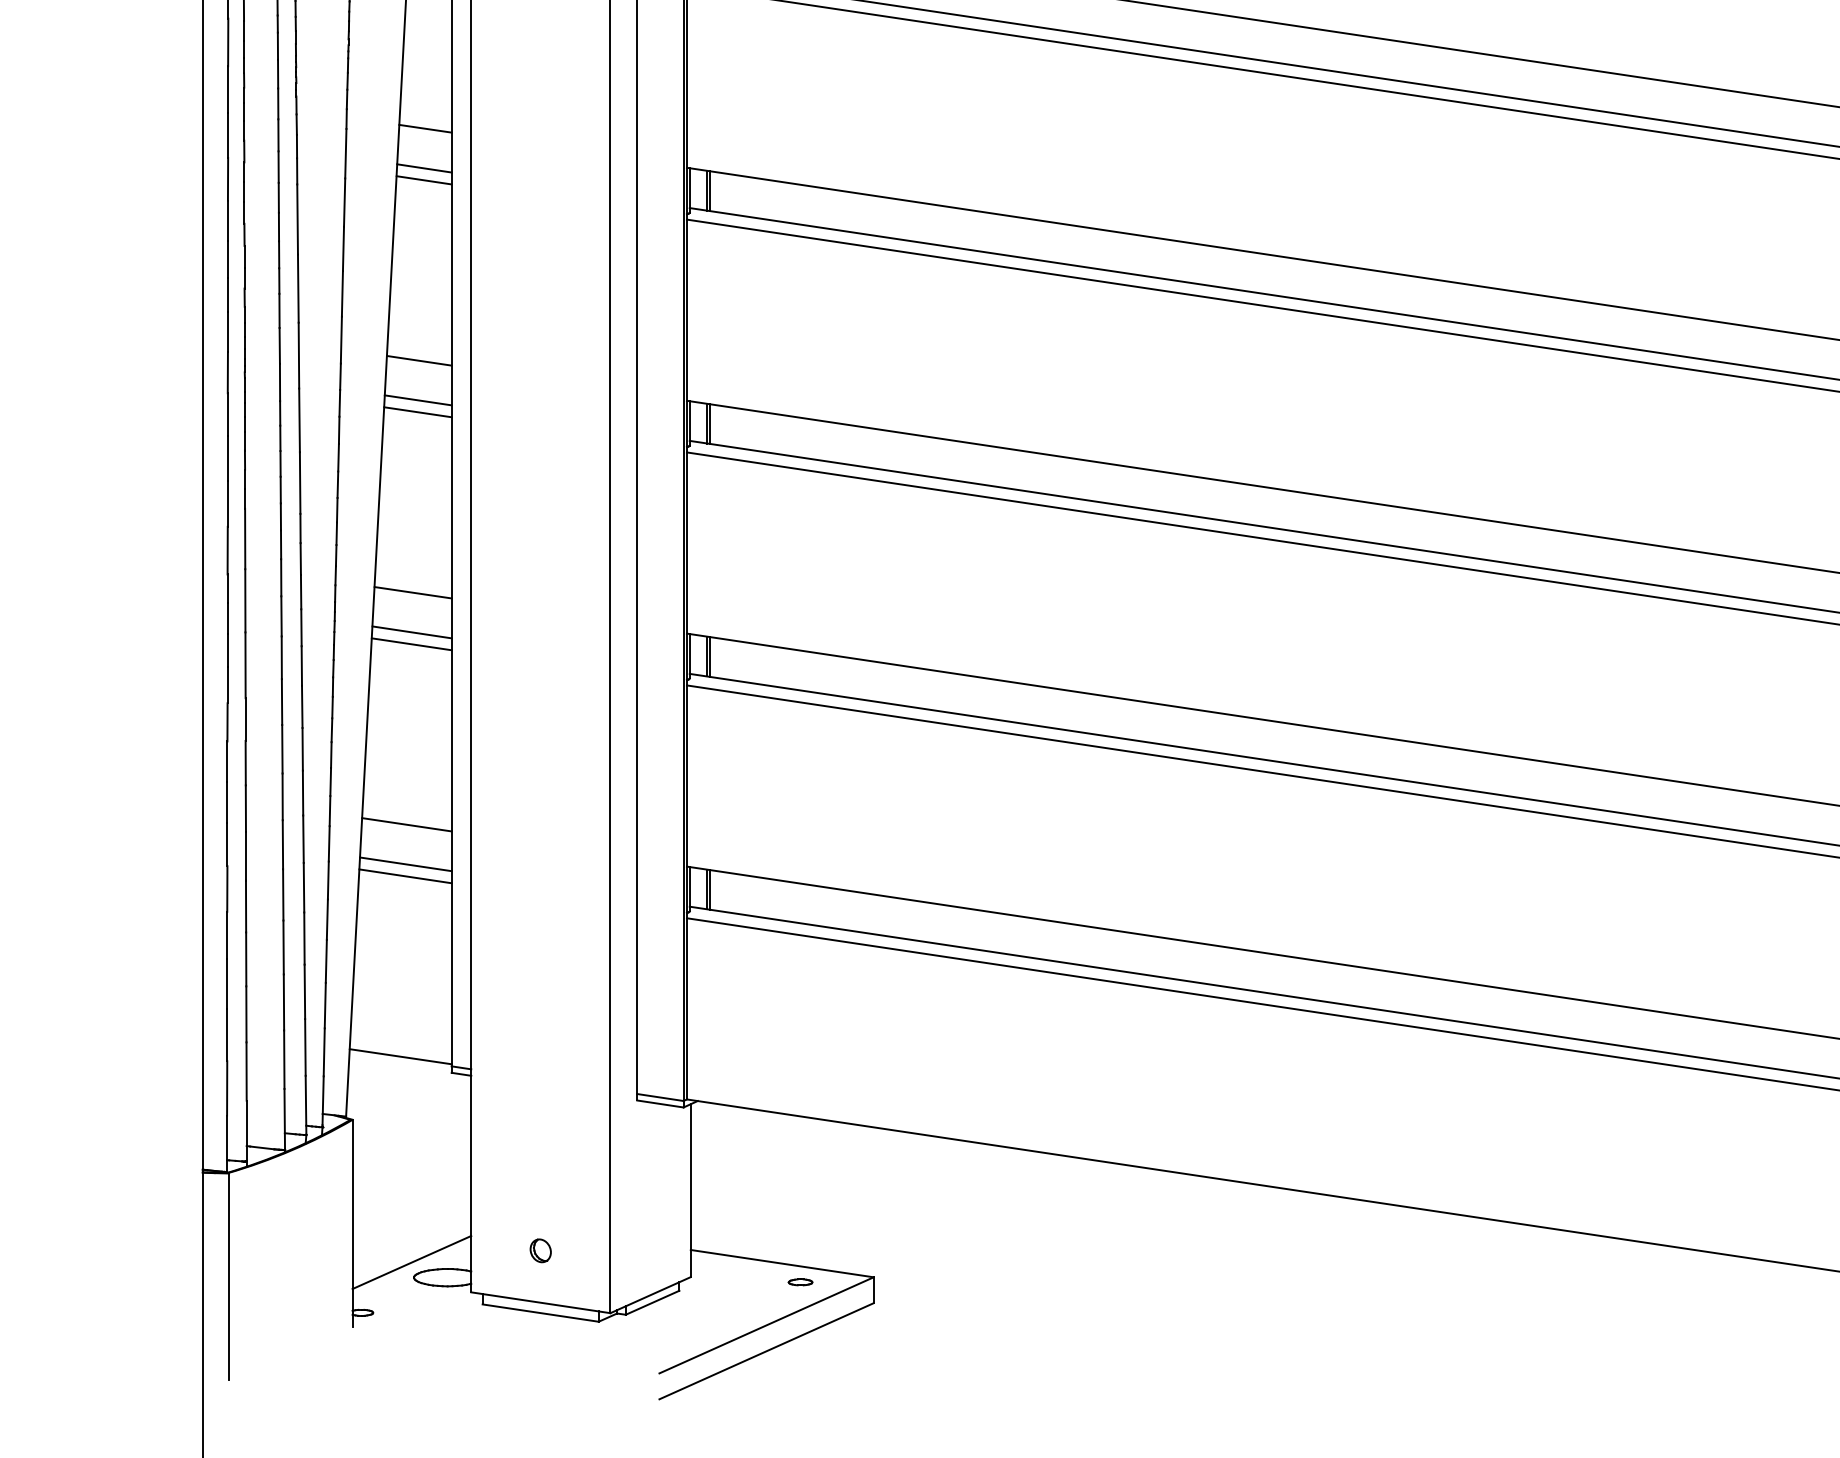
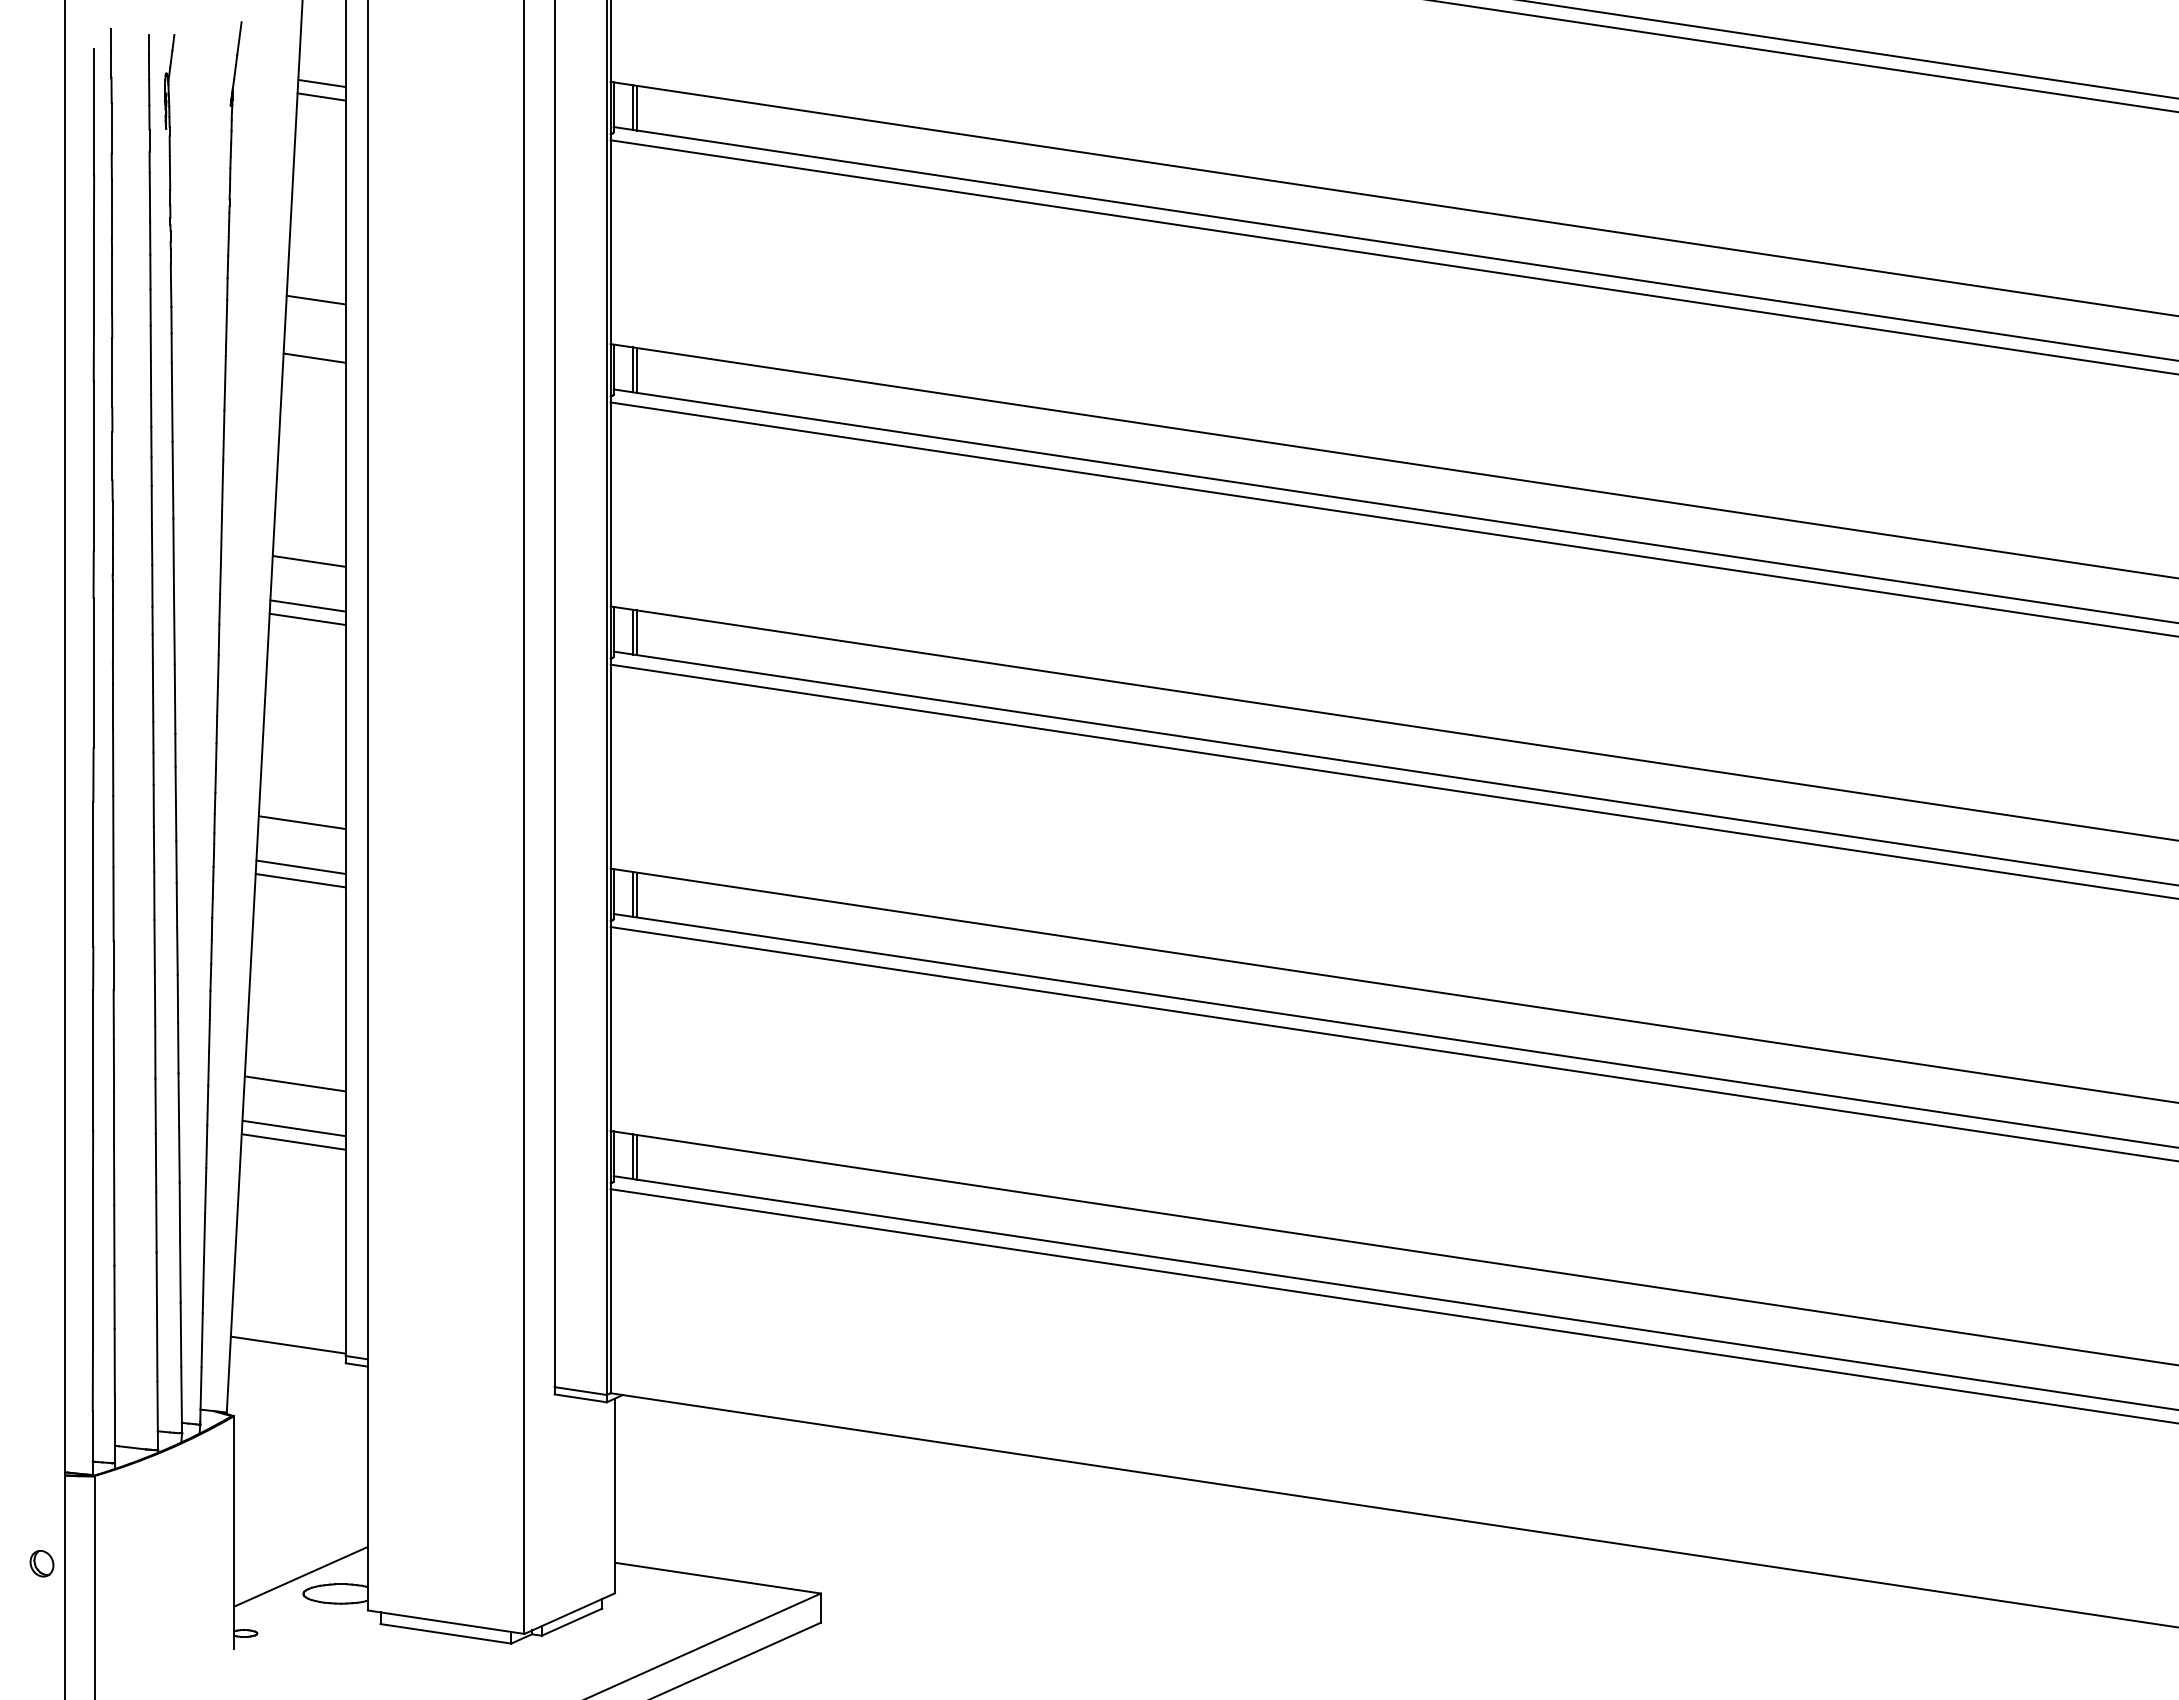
line: (423, 168) -> (314, 344), removed
part: (540, 1250) -> (41, 1563), moved
part: (800, 1282) -> (738, 1599), removed

